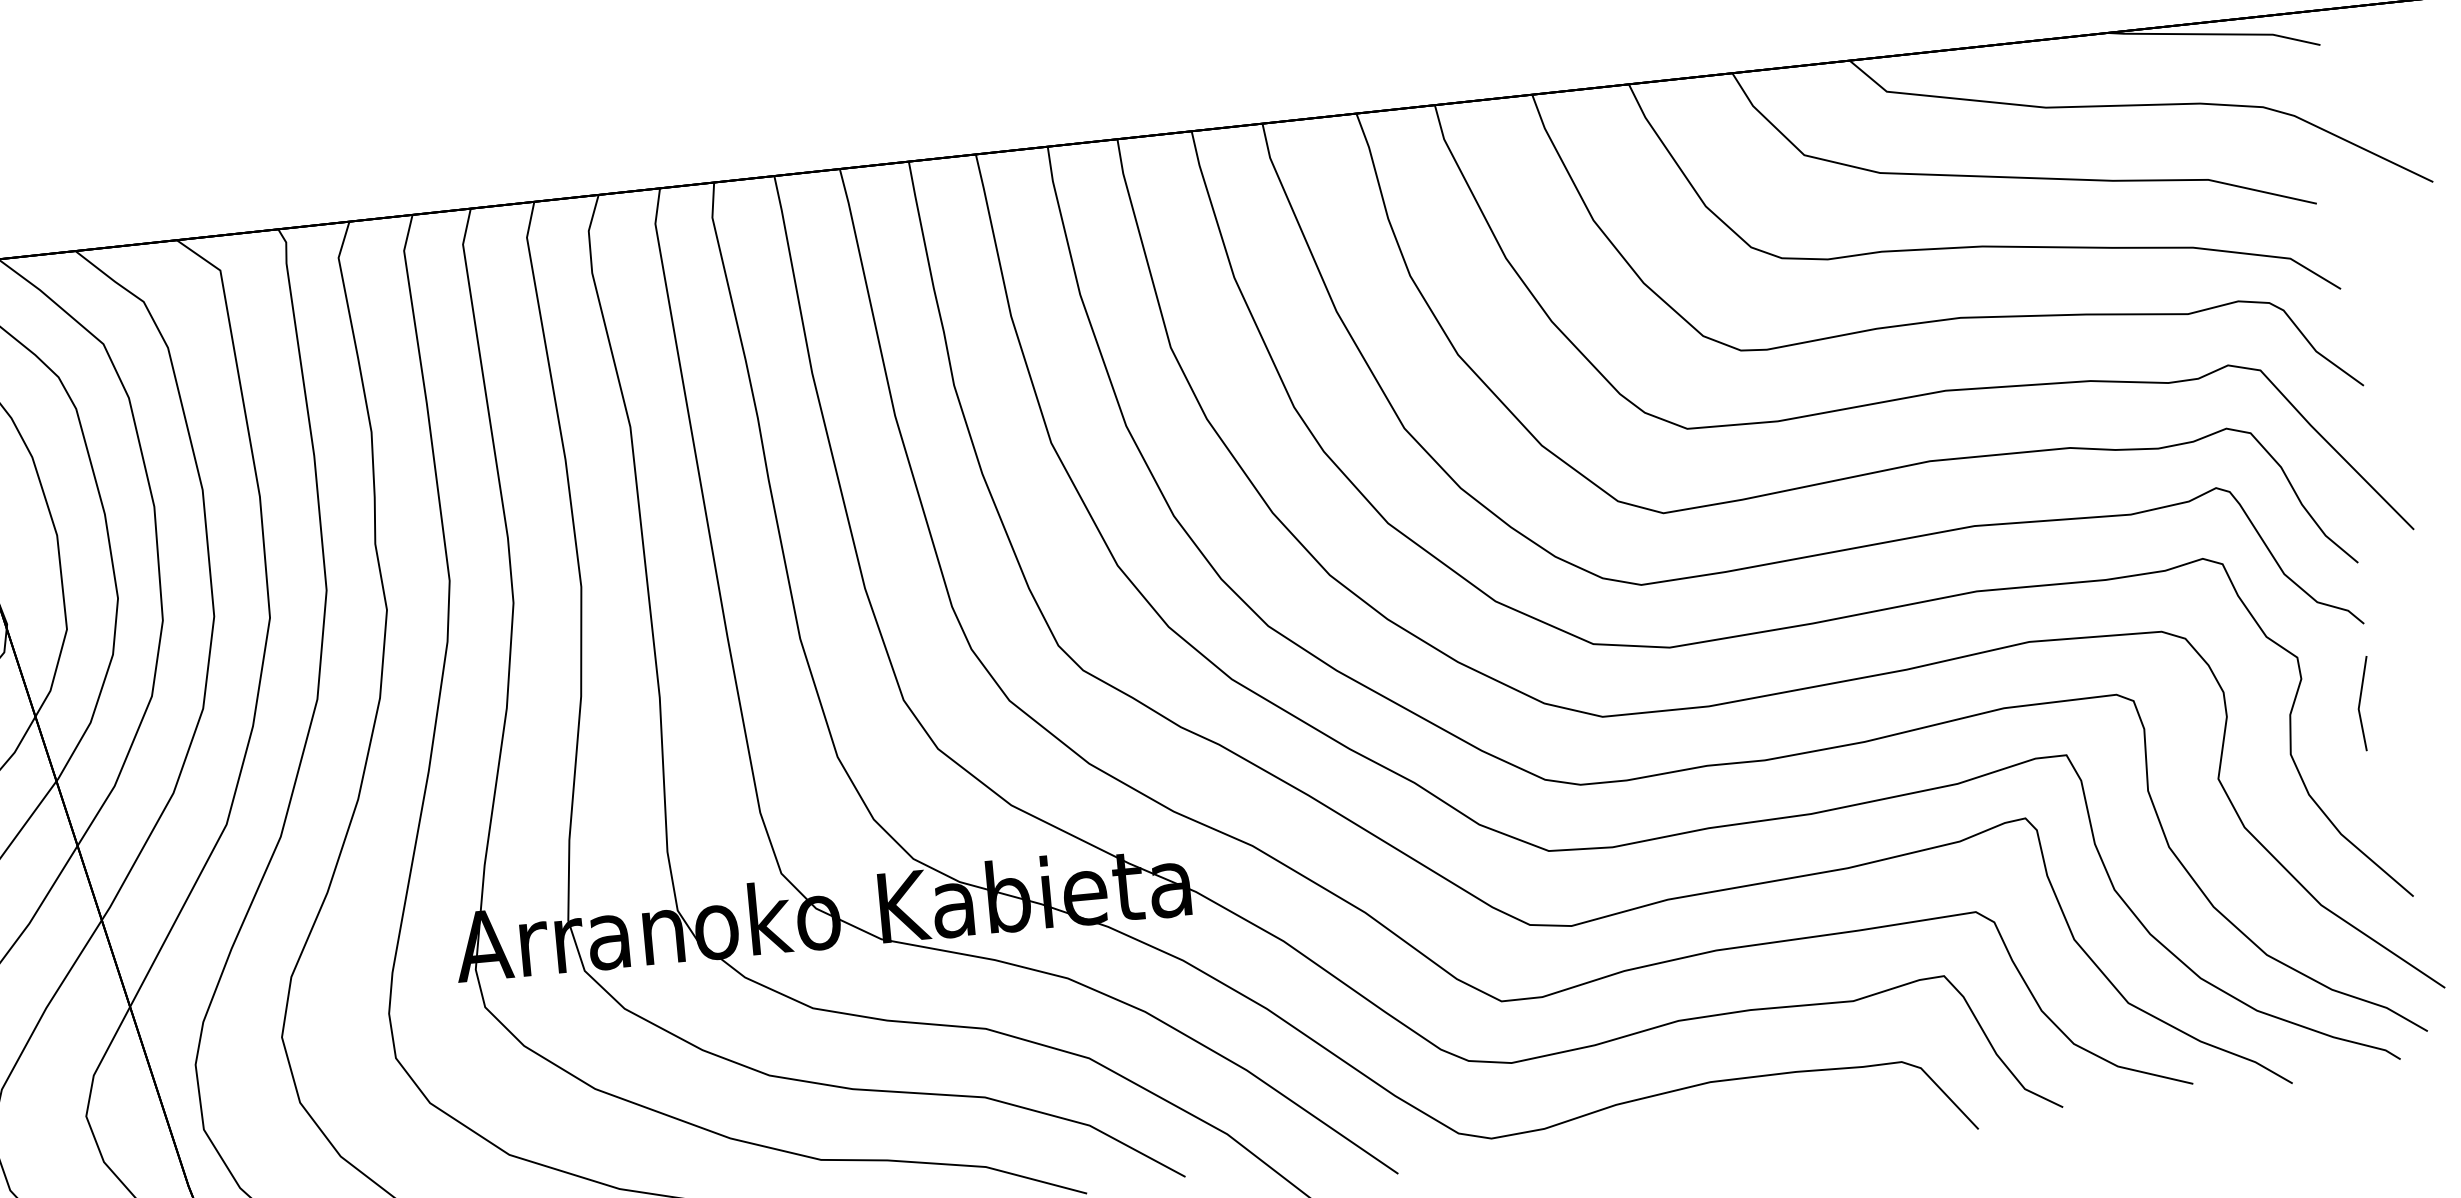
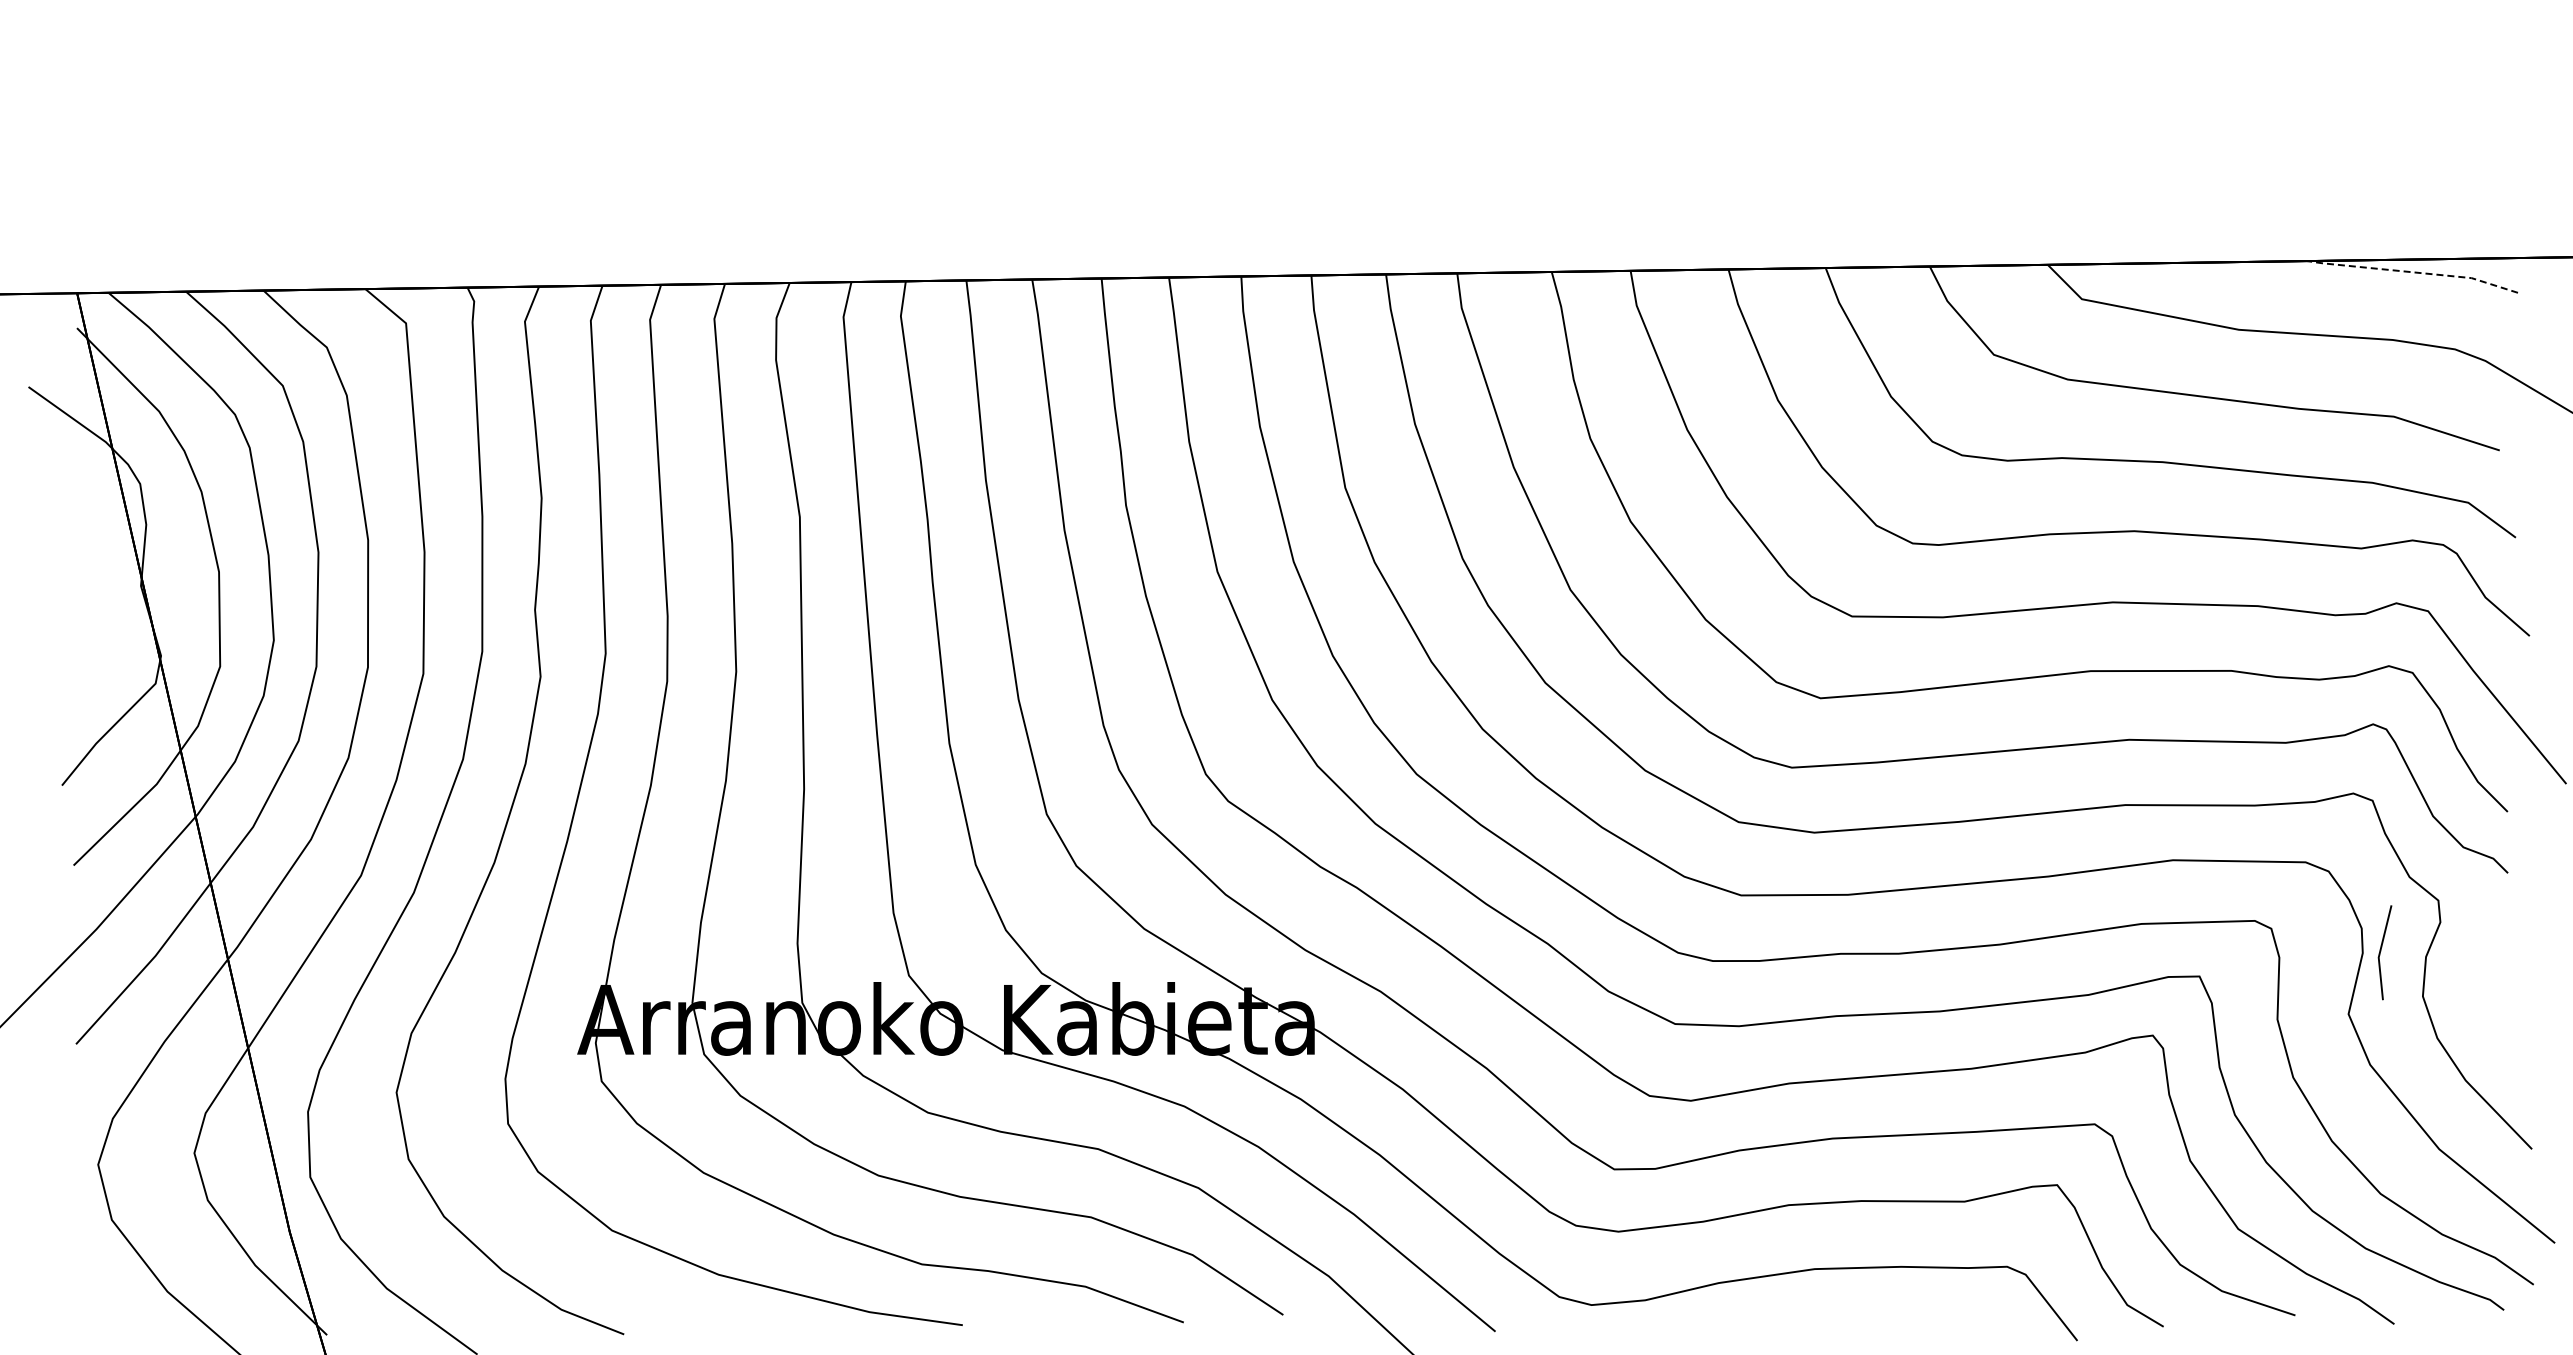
line: (2214, 34) -> (2413, 272), solid -> dashed
line: (2360, 702) -> (2381, 951), moved

